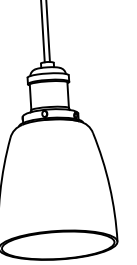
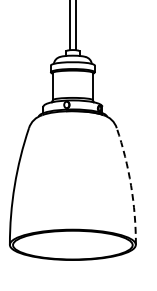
arc: (110, 186) -> (131, 185), solid -> dashed

